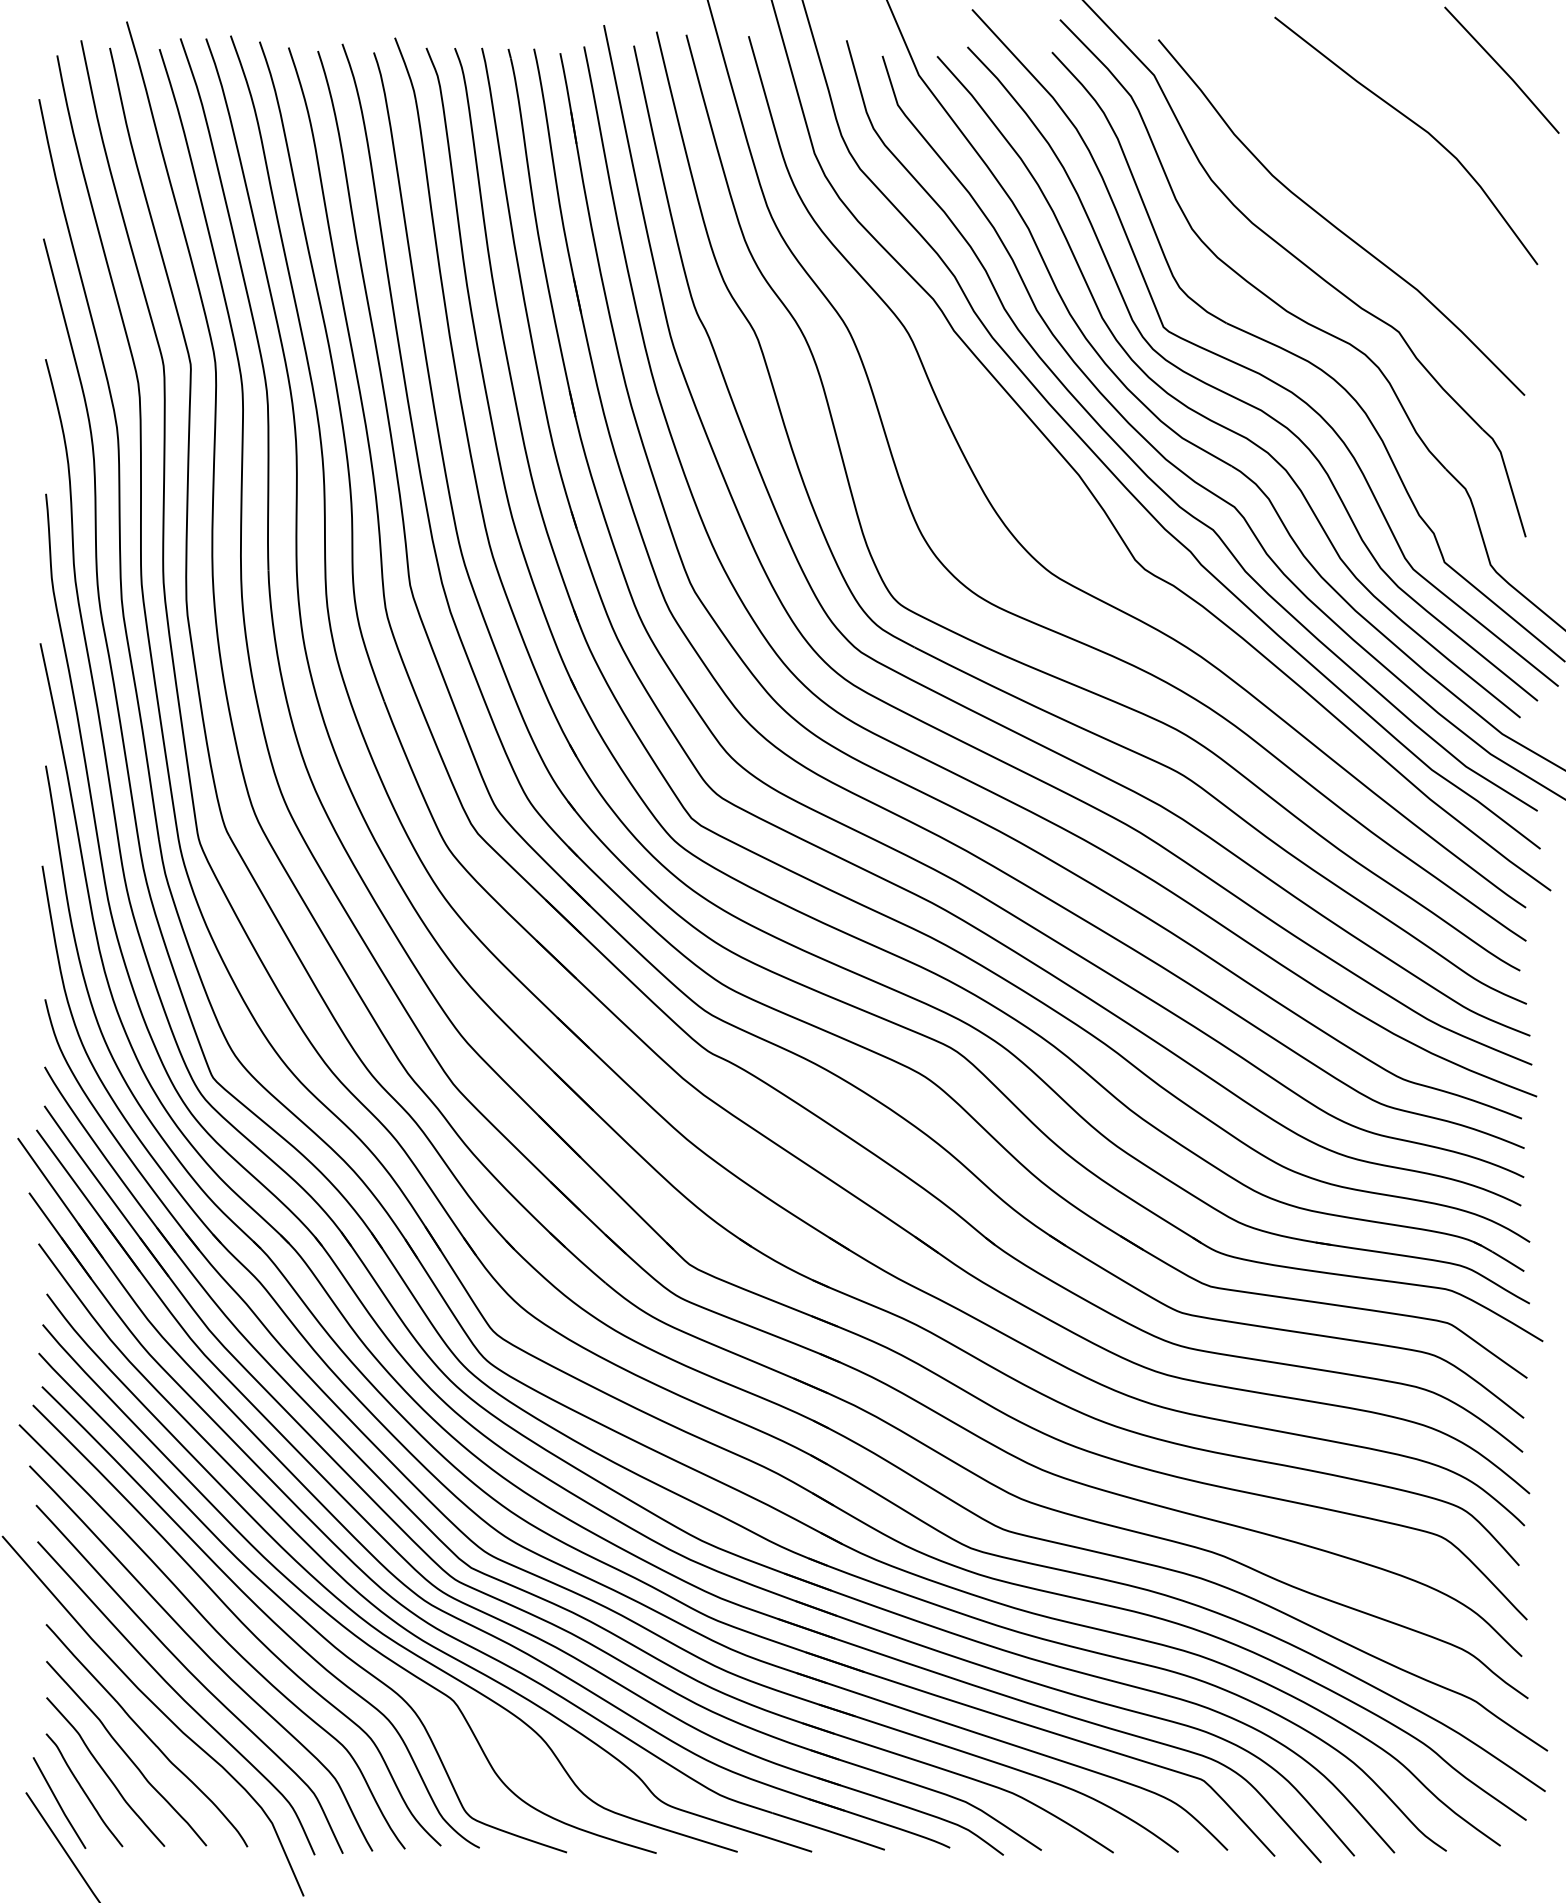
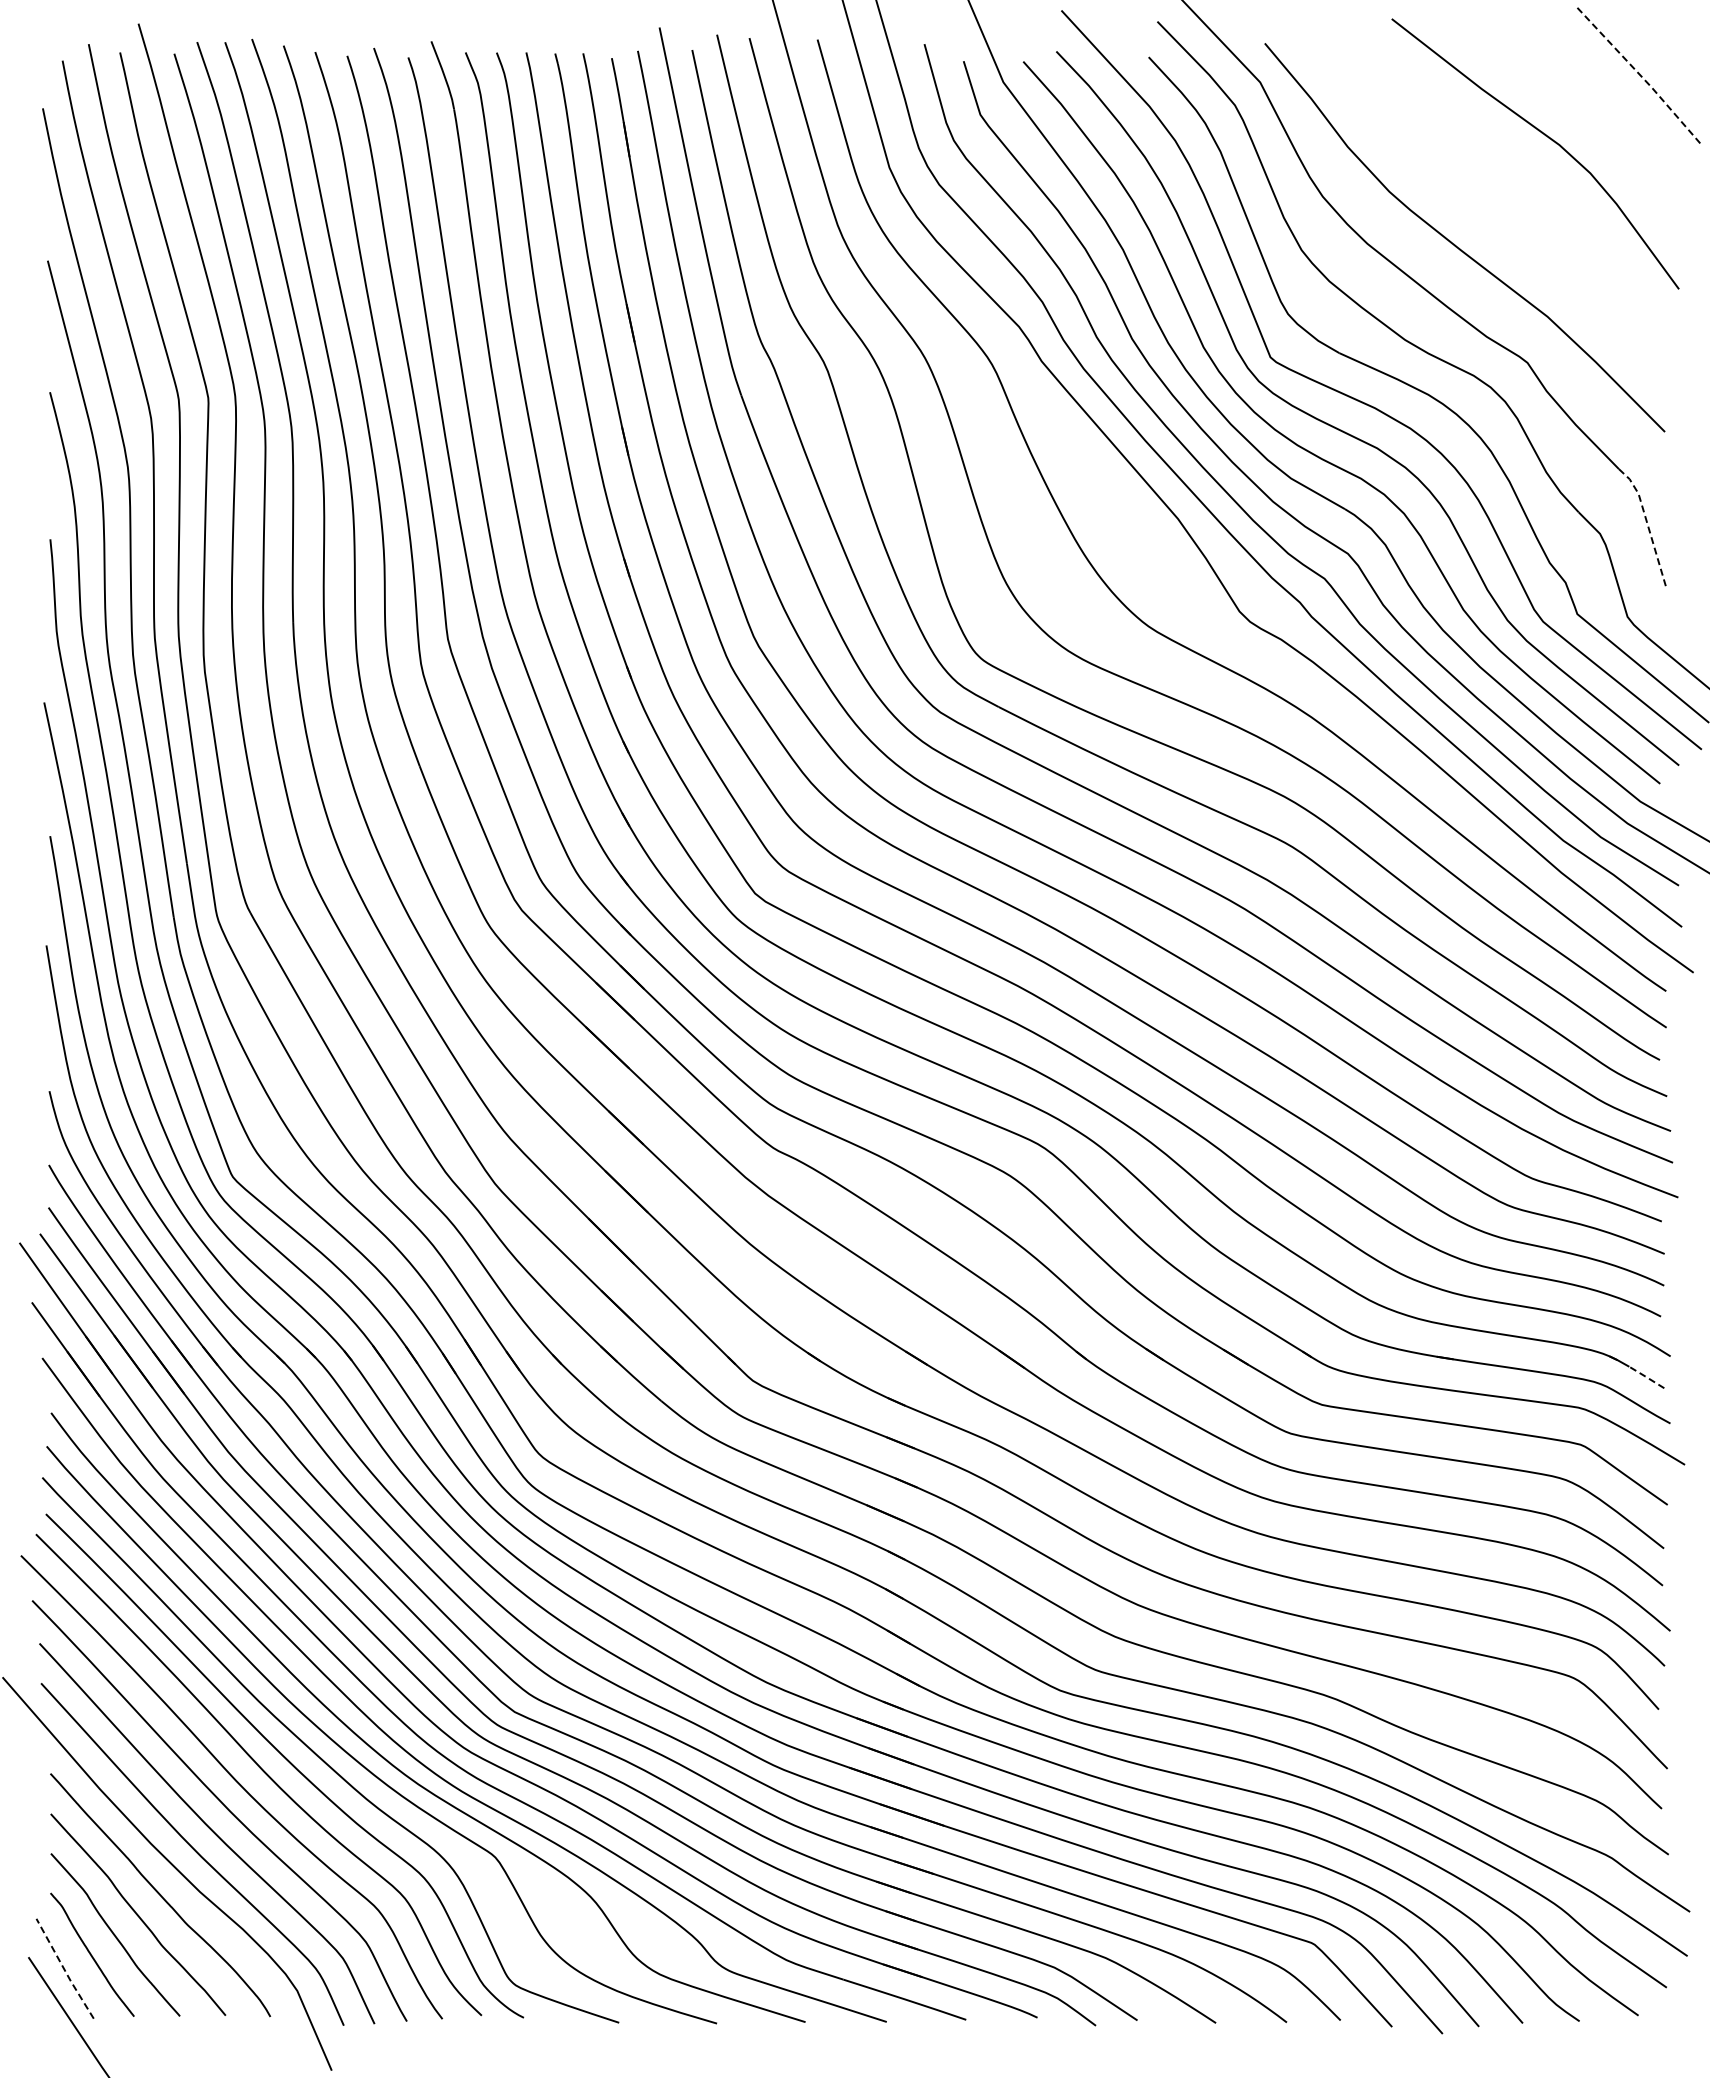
line: (1503, 69) -> (1641, 76), solid -> dashed
line: (1508, 479) -> (1647, 523), solid -> dashed
line: (1507, 1261) -> (1646, 1377), solid -> dashed
line: (58, 1803) -> (64, 1969), solid -> dashed

